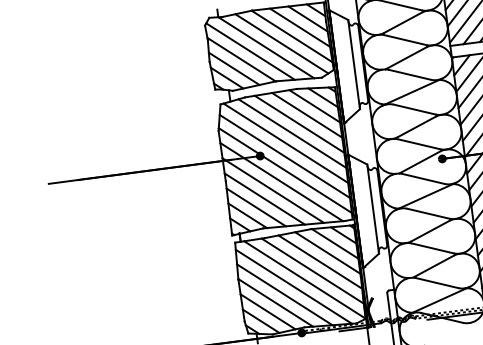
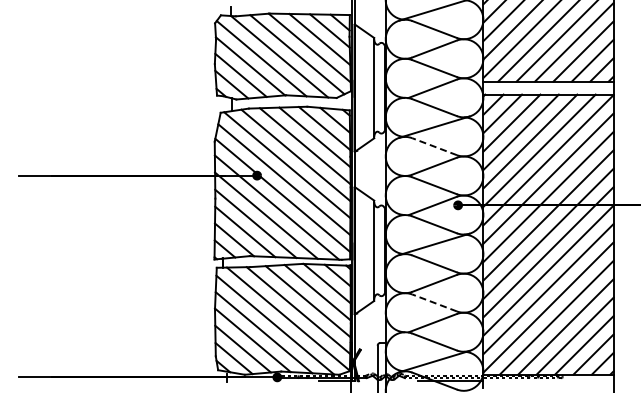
line: (414, 109) -> (434, 146), solid -> dashed
line: (432, 248) -> (434, 302), solid -> dashed

